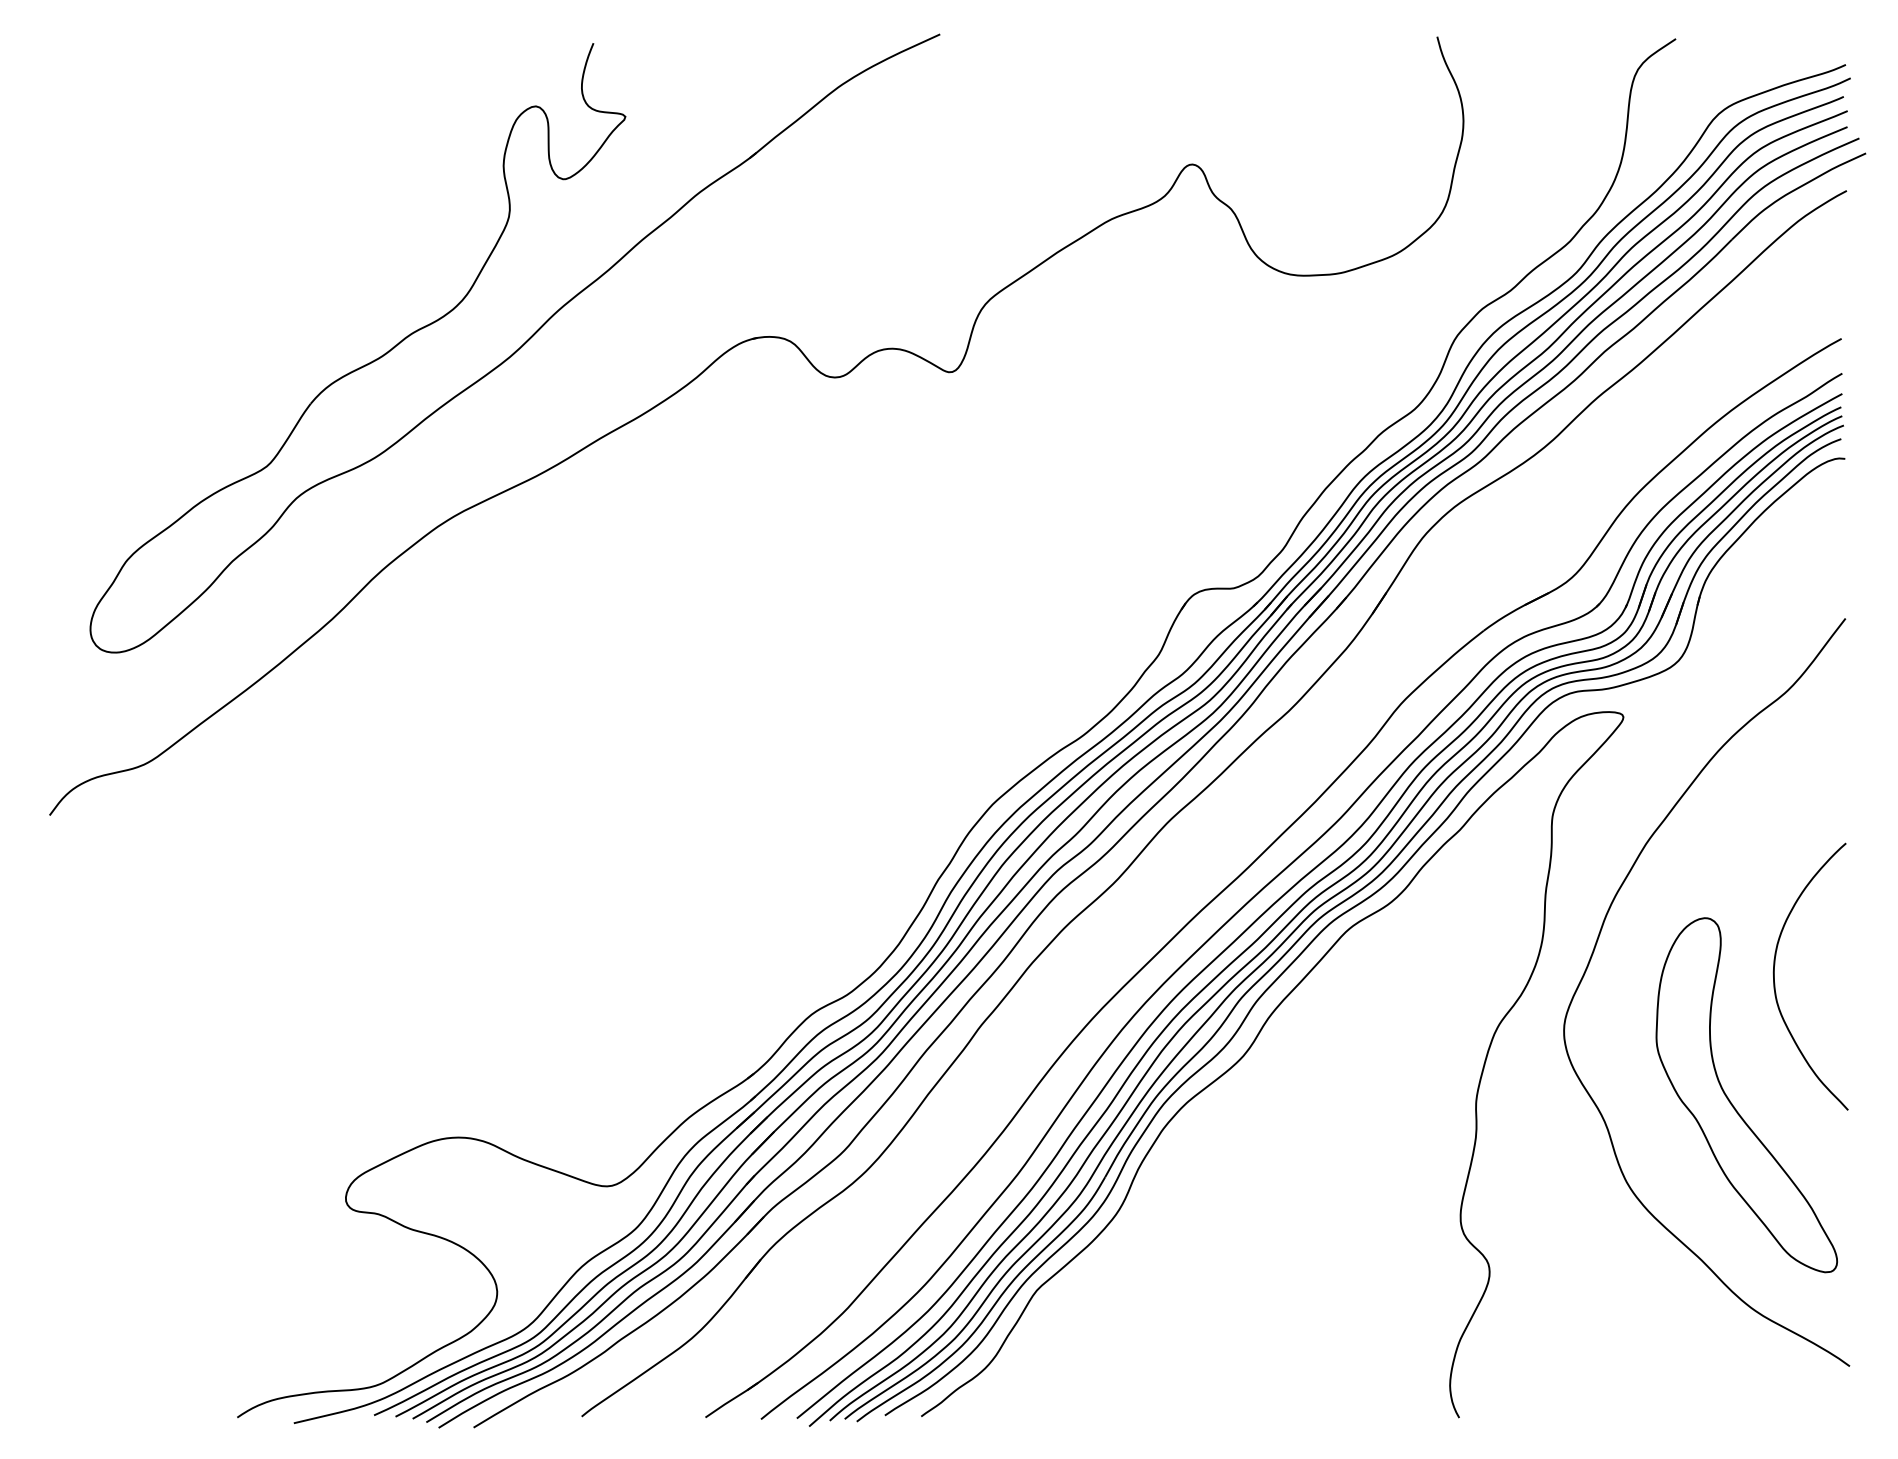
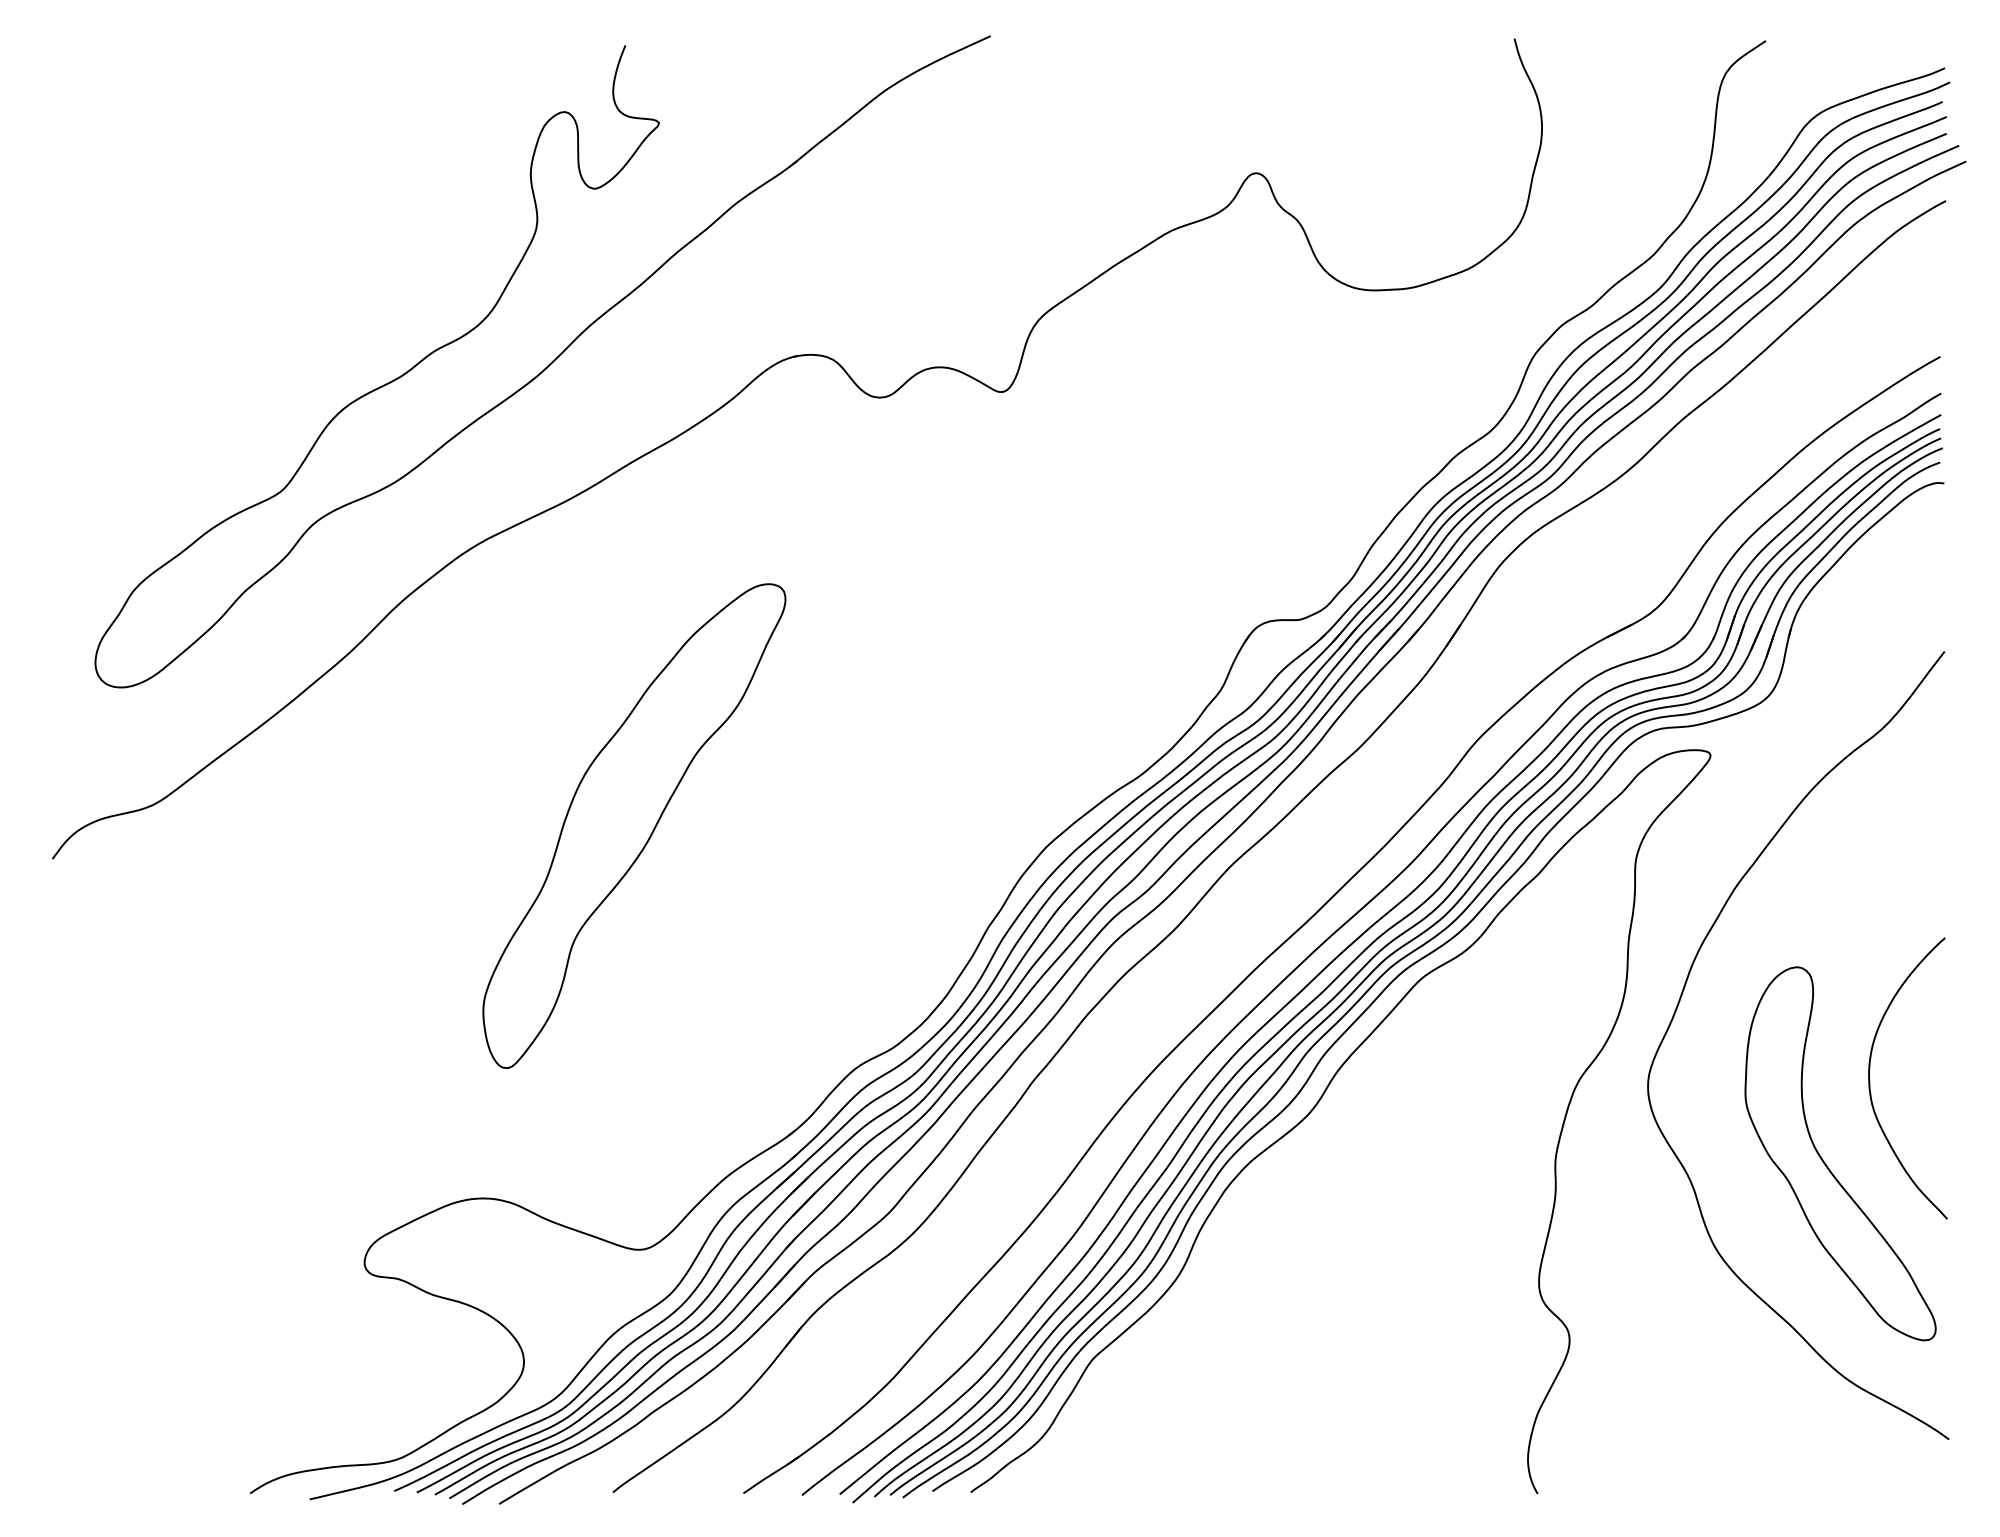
part: (601, 783) -> (633, 825), added
curve: (1775, 983) -> (1870, 1085), moved

